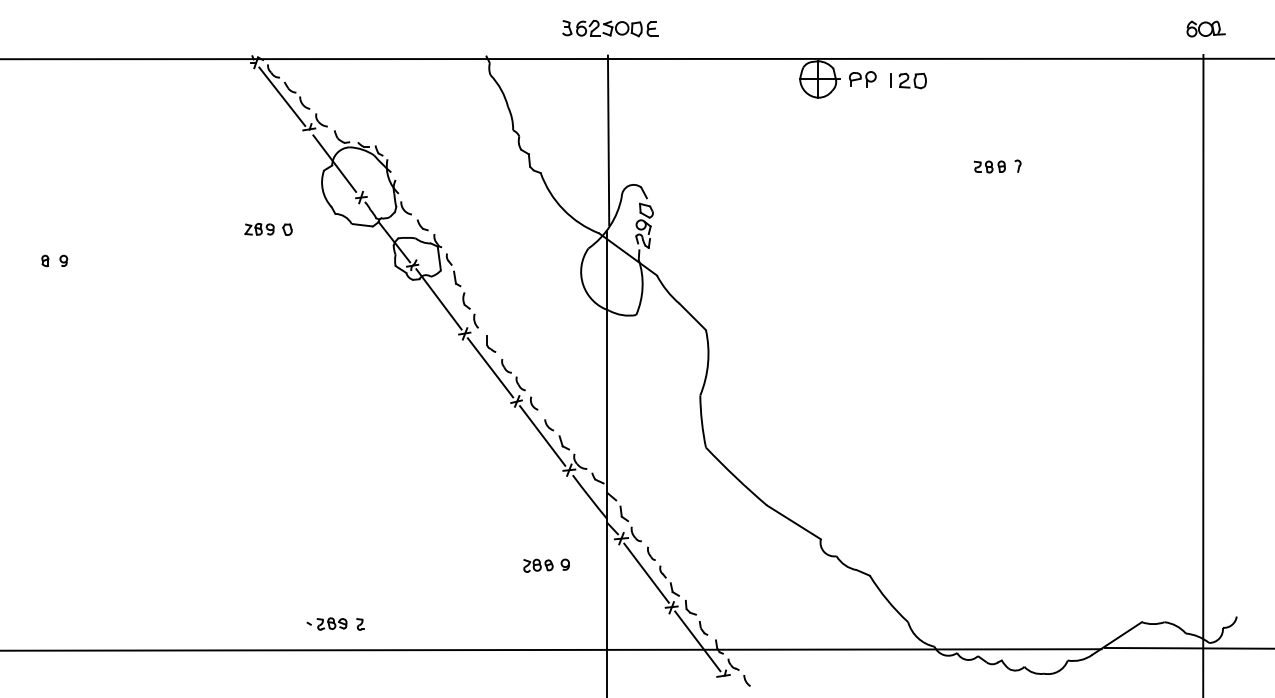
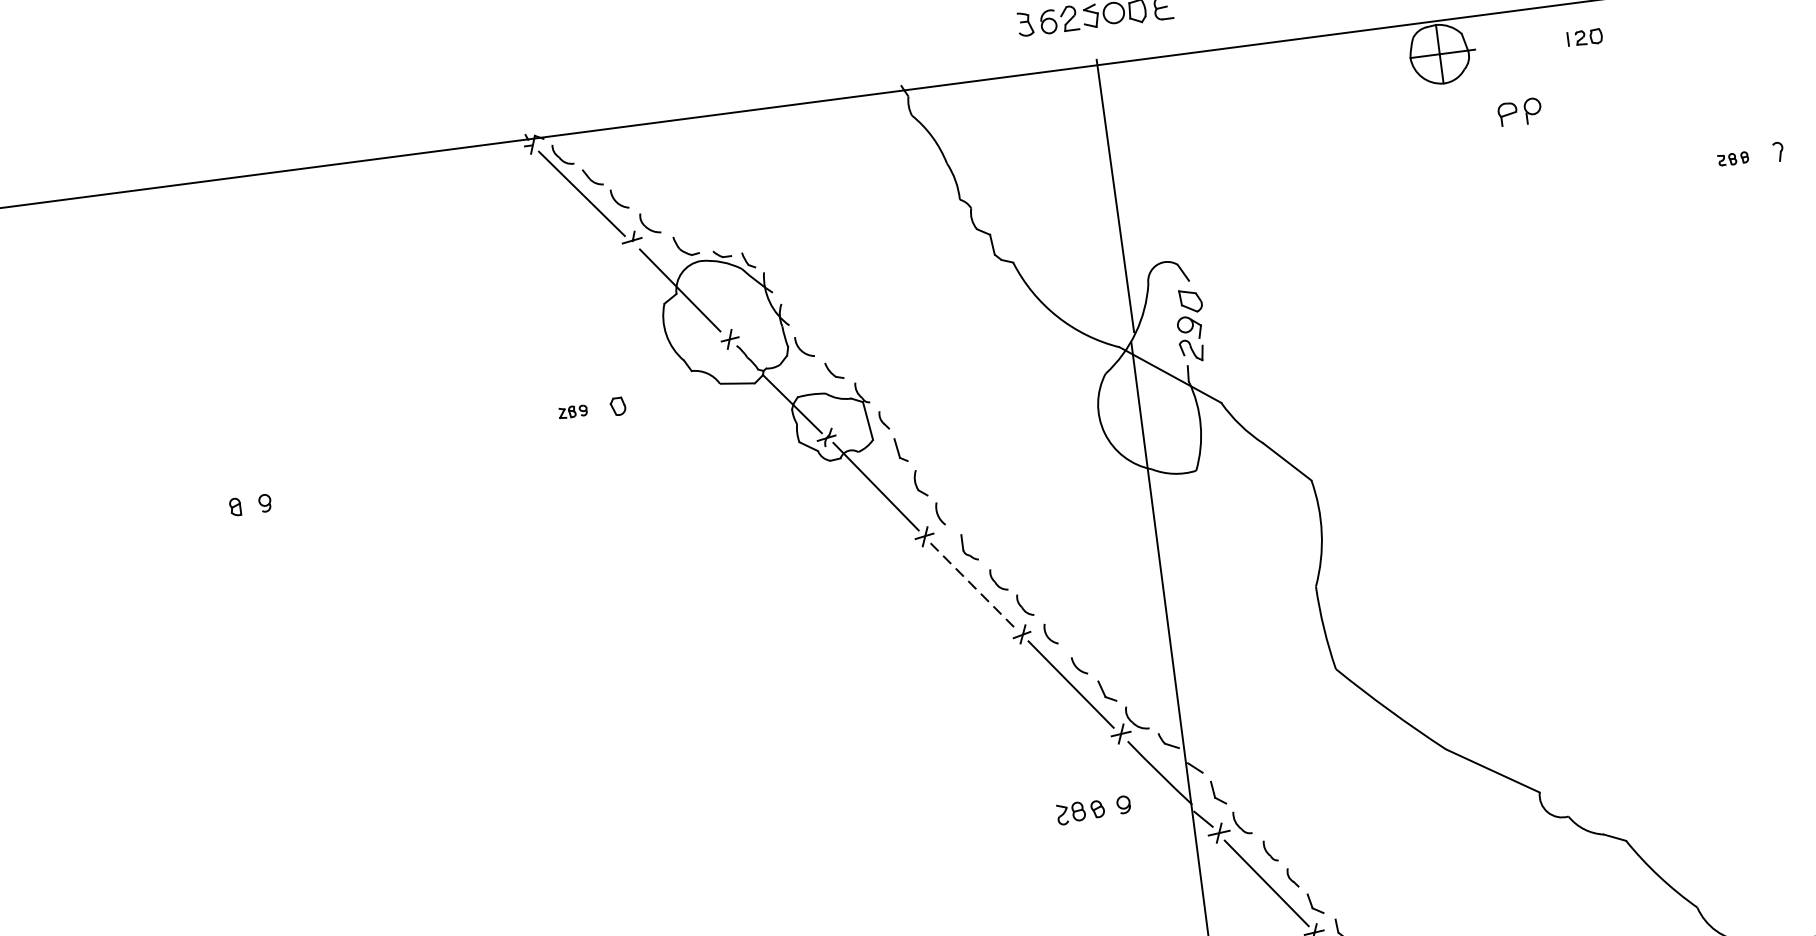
part: (862, 79) -> (1519, 112), moved
part: (908, 80) -> (1584, 37), size x0.6
part: (989, 166) -> (1732, 158), size x0.6
part: (259, 229) -> (573, 411), size x0.6
line: (490, 368) -> (973, 587), solid -> dashed
part: (546, 565) -> (1093, 809), moved

